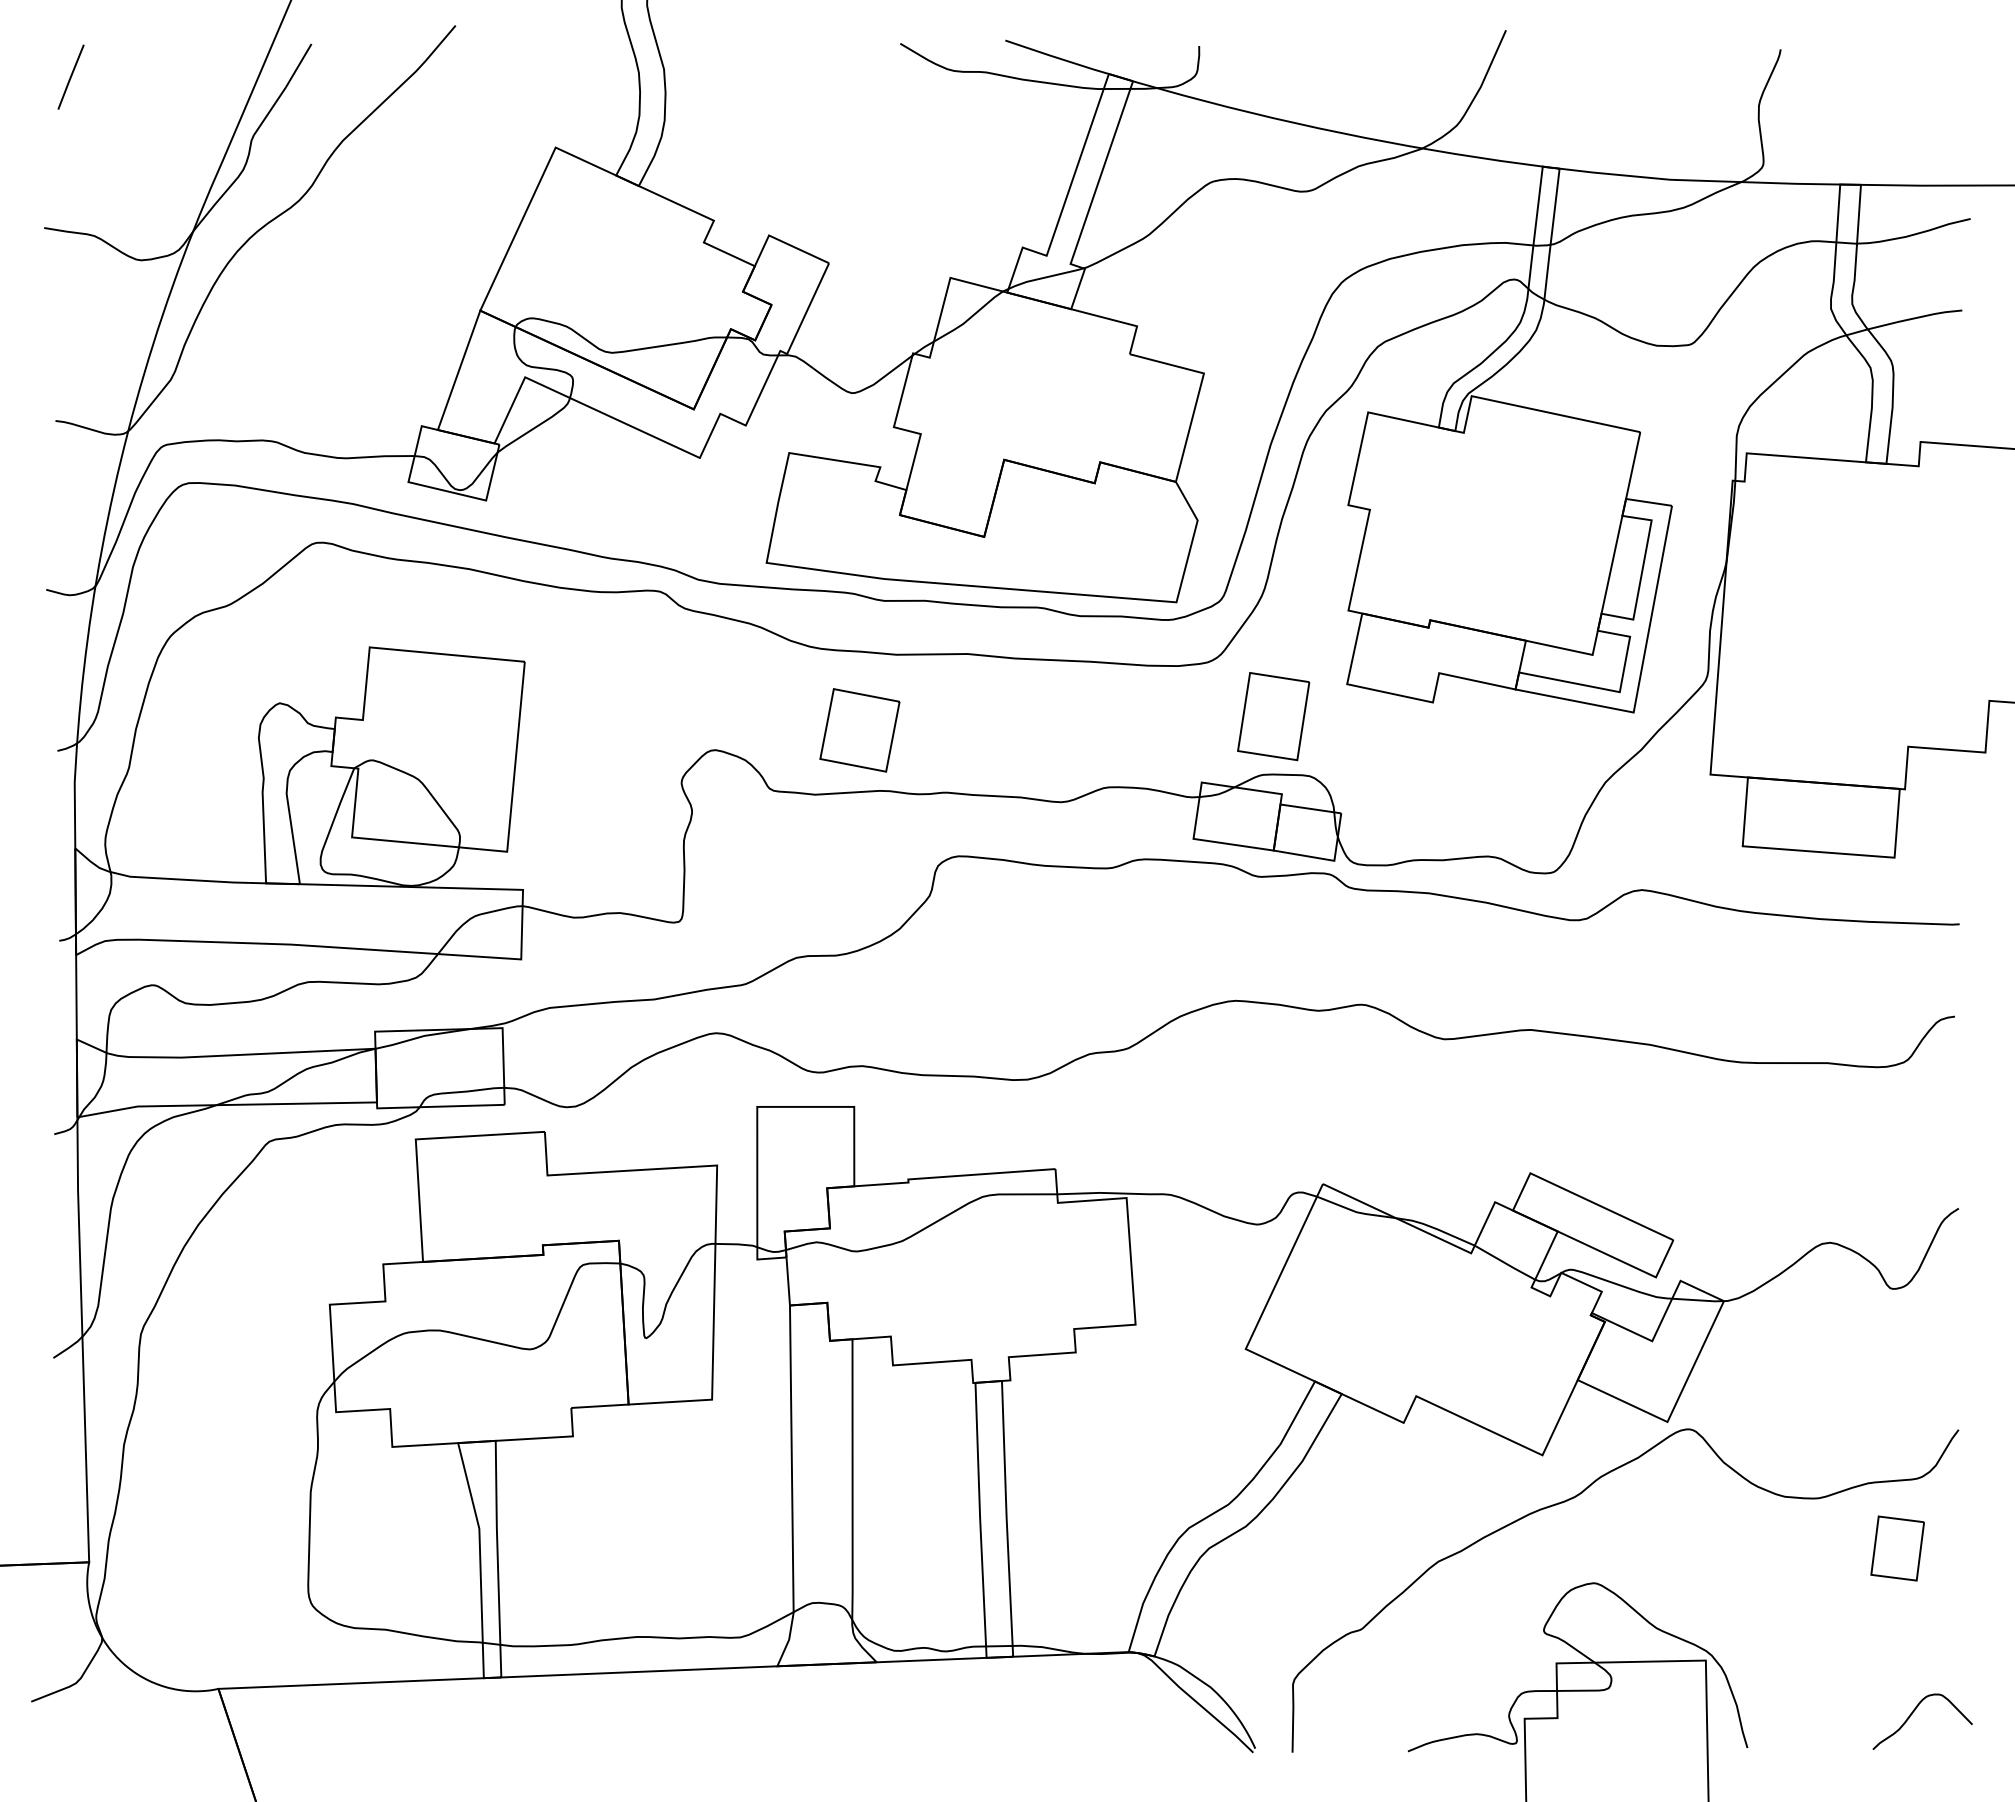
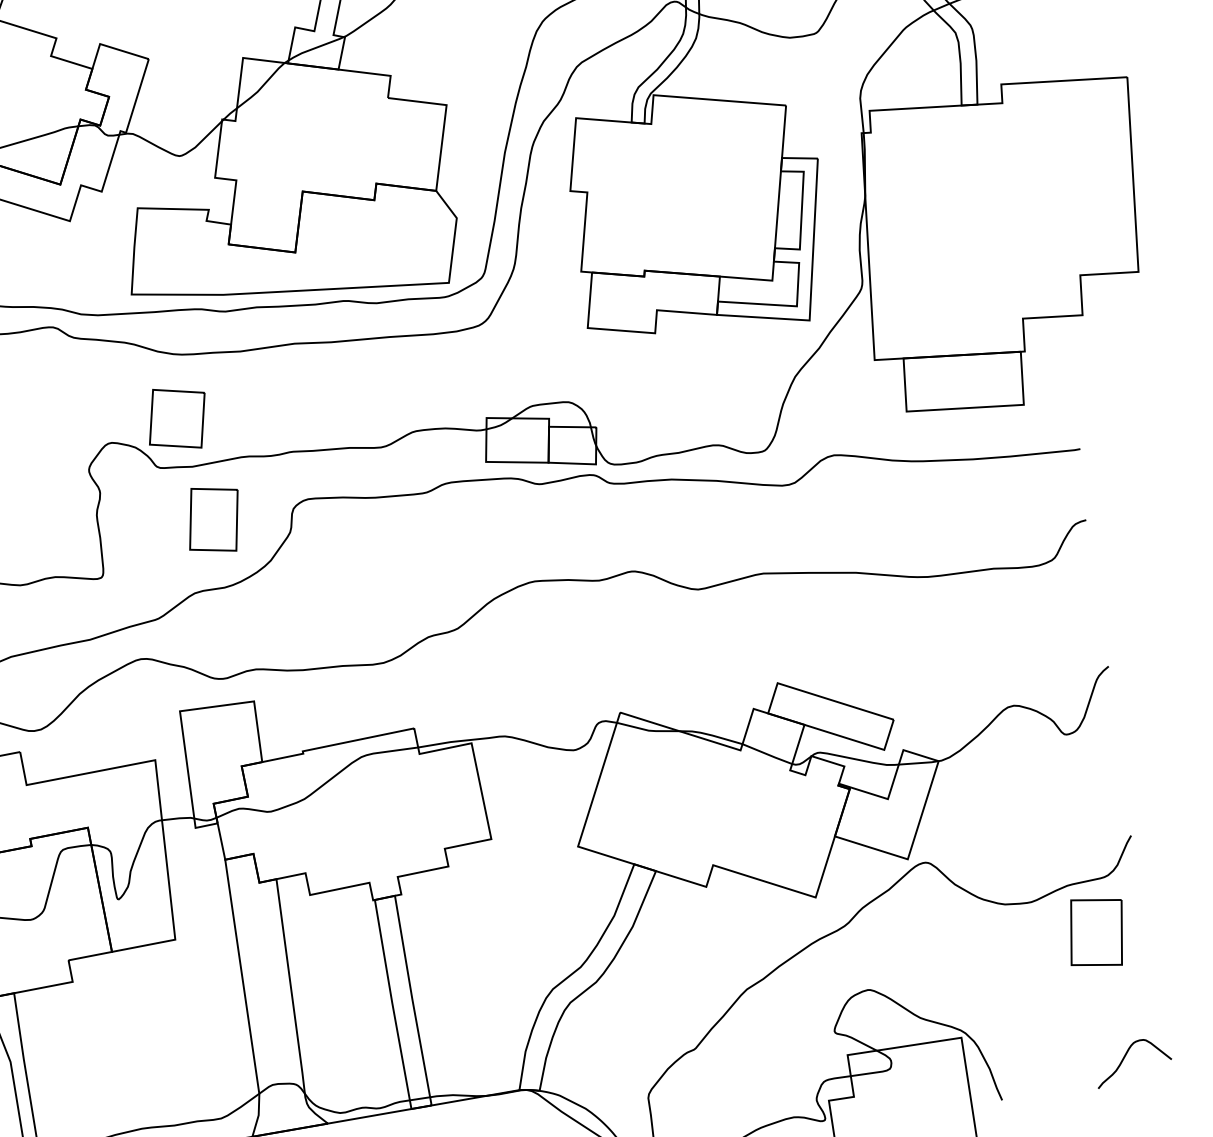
part: (1273, 716) -> (213, 519), moved
part: (859, 730) -> (176, 418), moved
part: (1897, 1548) -> (1096, 932), size x1.43

